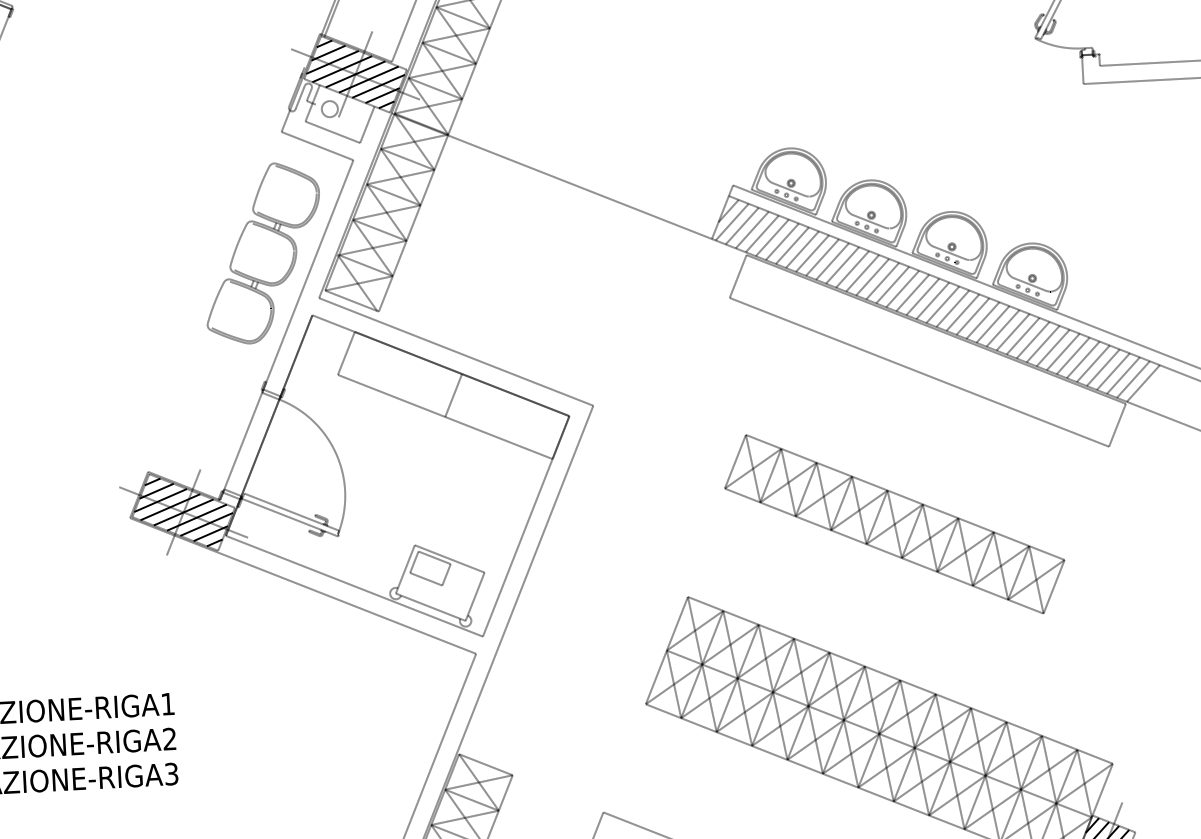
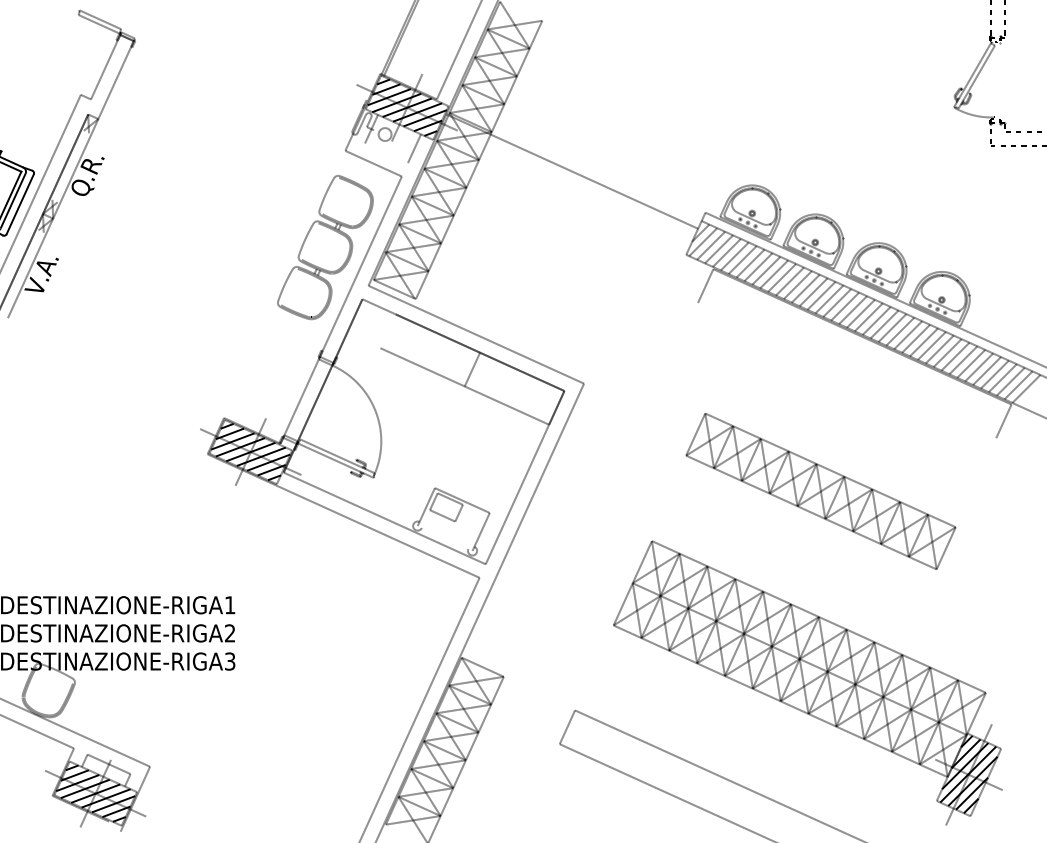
line: (332, 132) -> (386, 153), removed
line: (551, 175) -> (572, 171), moved
line: (345, 353) -> (387, 331), removed
line: (919, 372) -> (847, 370), removed
line: (429, 607) -> (444, 538), removed

